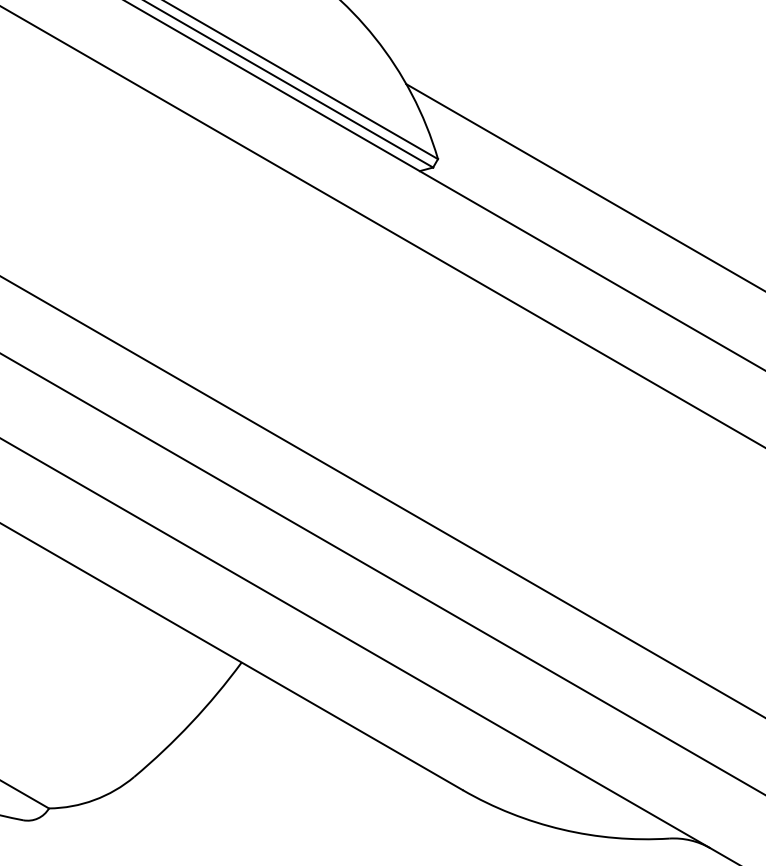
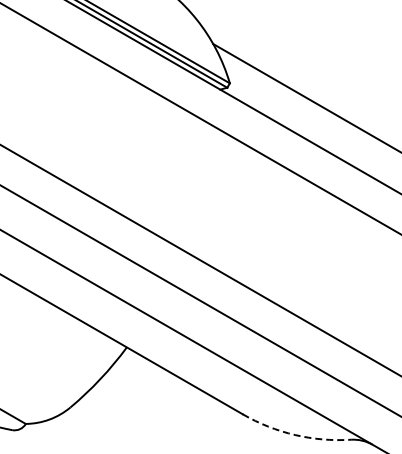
arc: (563, 830) -> (295, 435), solid -> dashed

